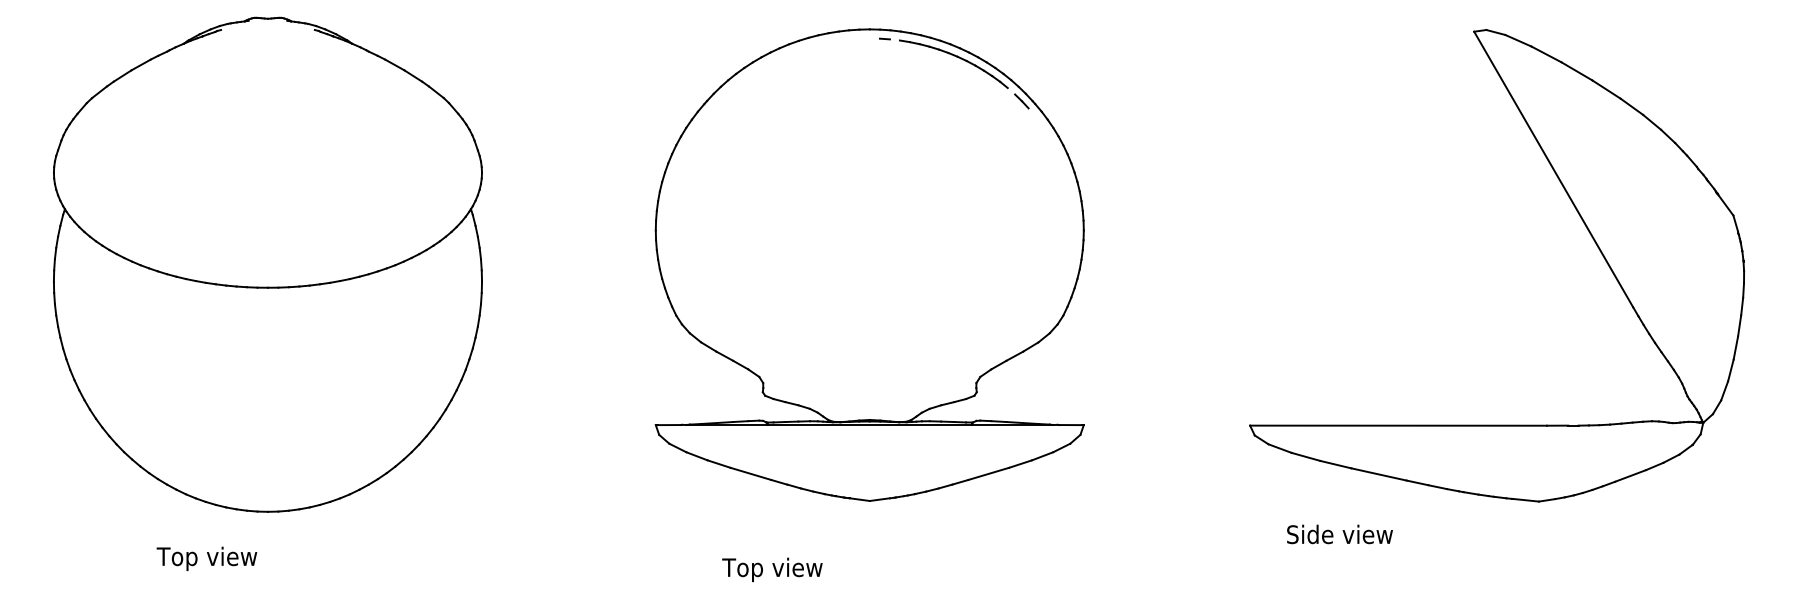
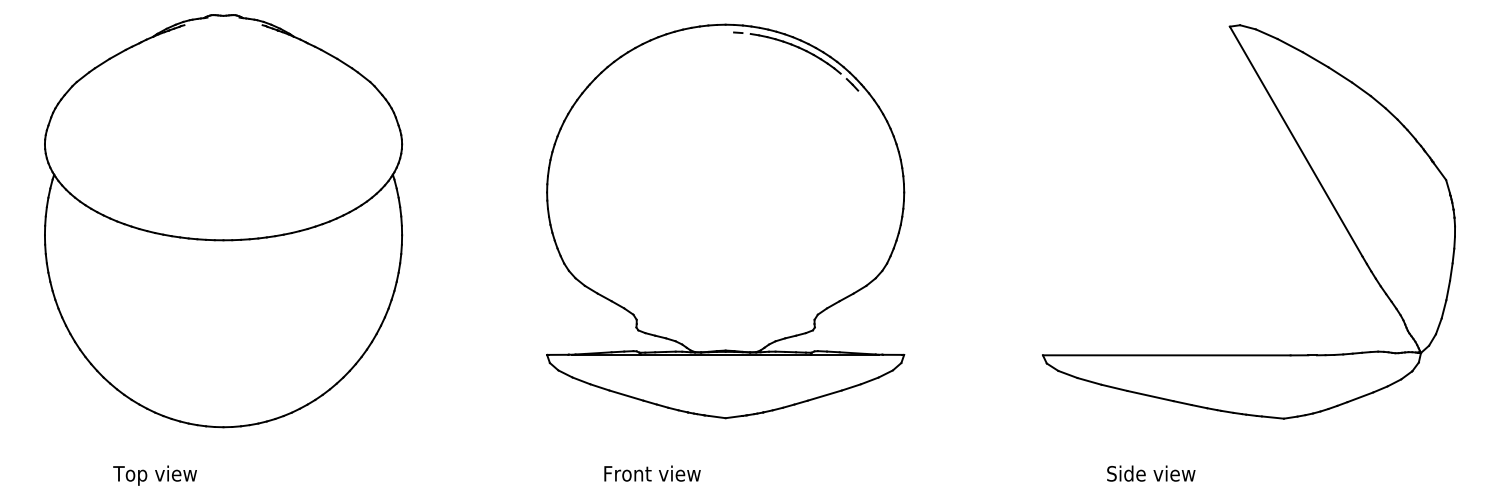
text: (1339, 534) -> (1150, 473), moved
text: (206, 558) -> (154, 475), moved
text: (780, 569) -> (651, 475), Top view -> Front view

